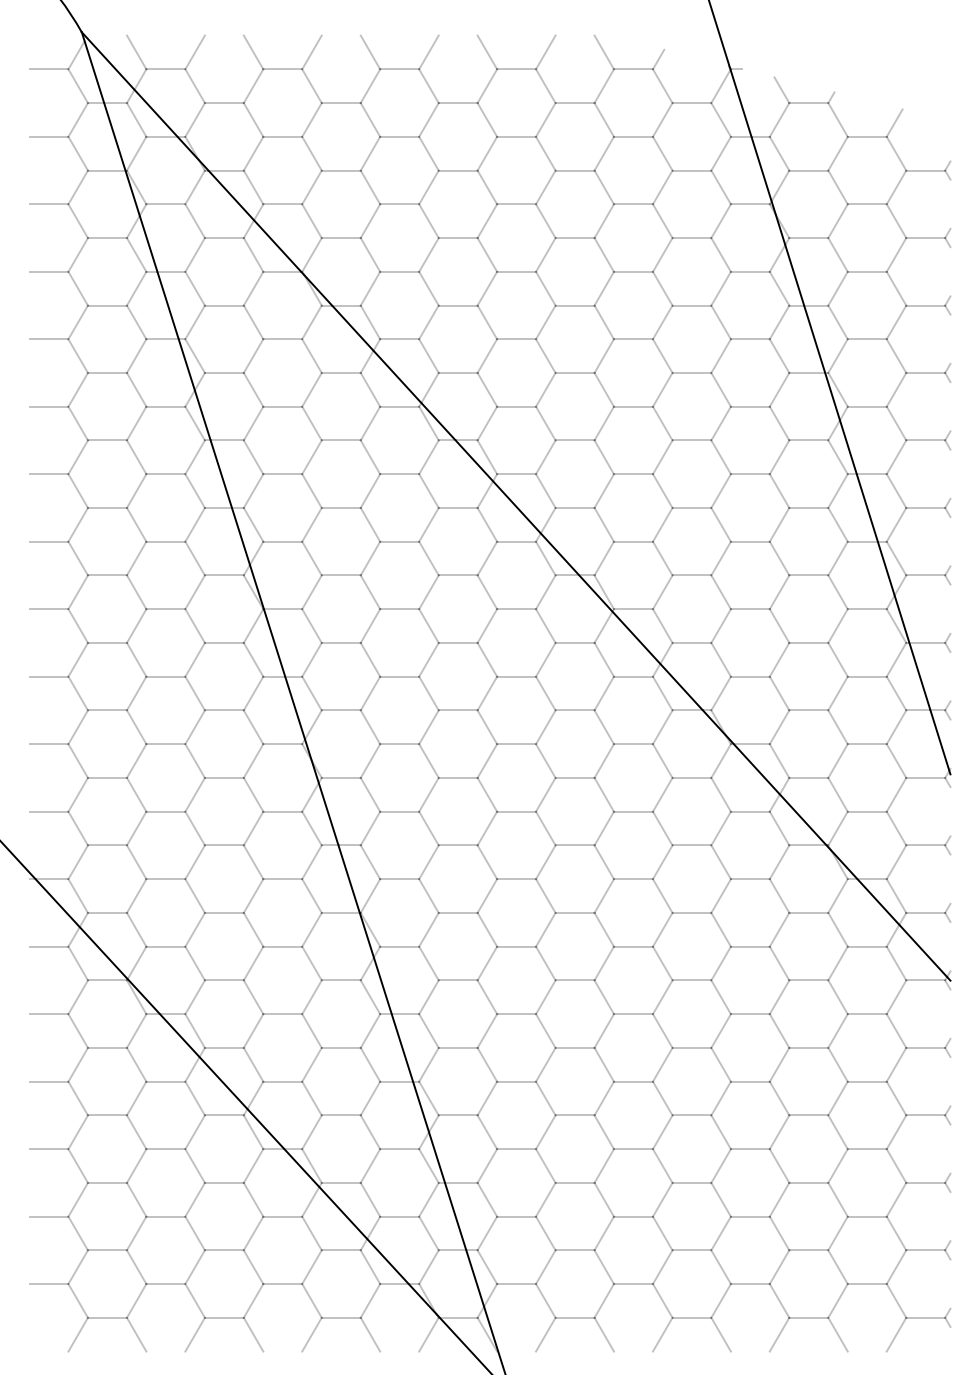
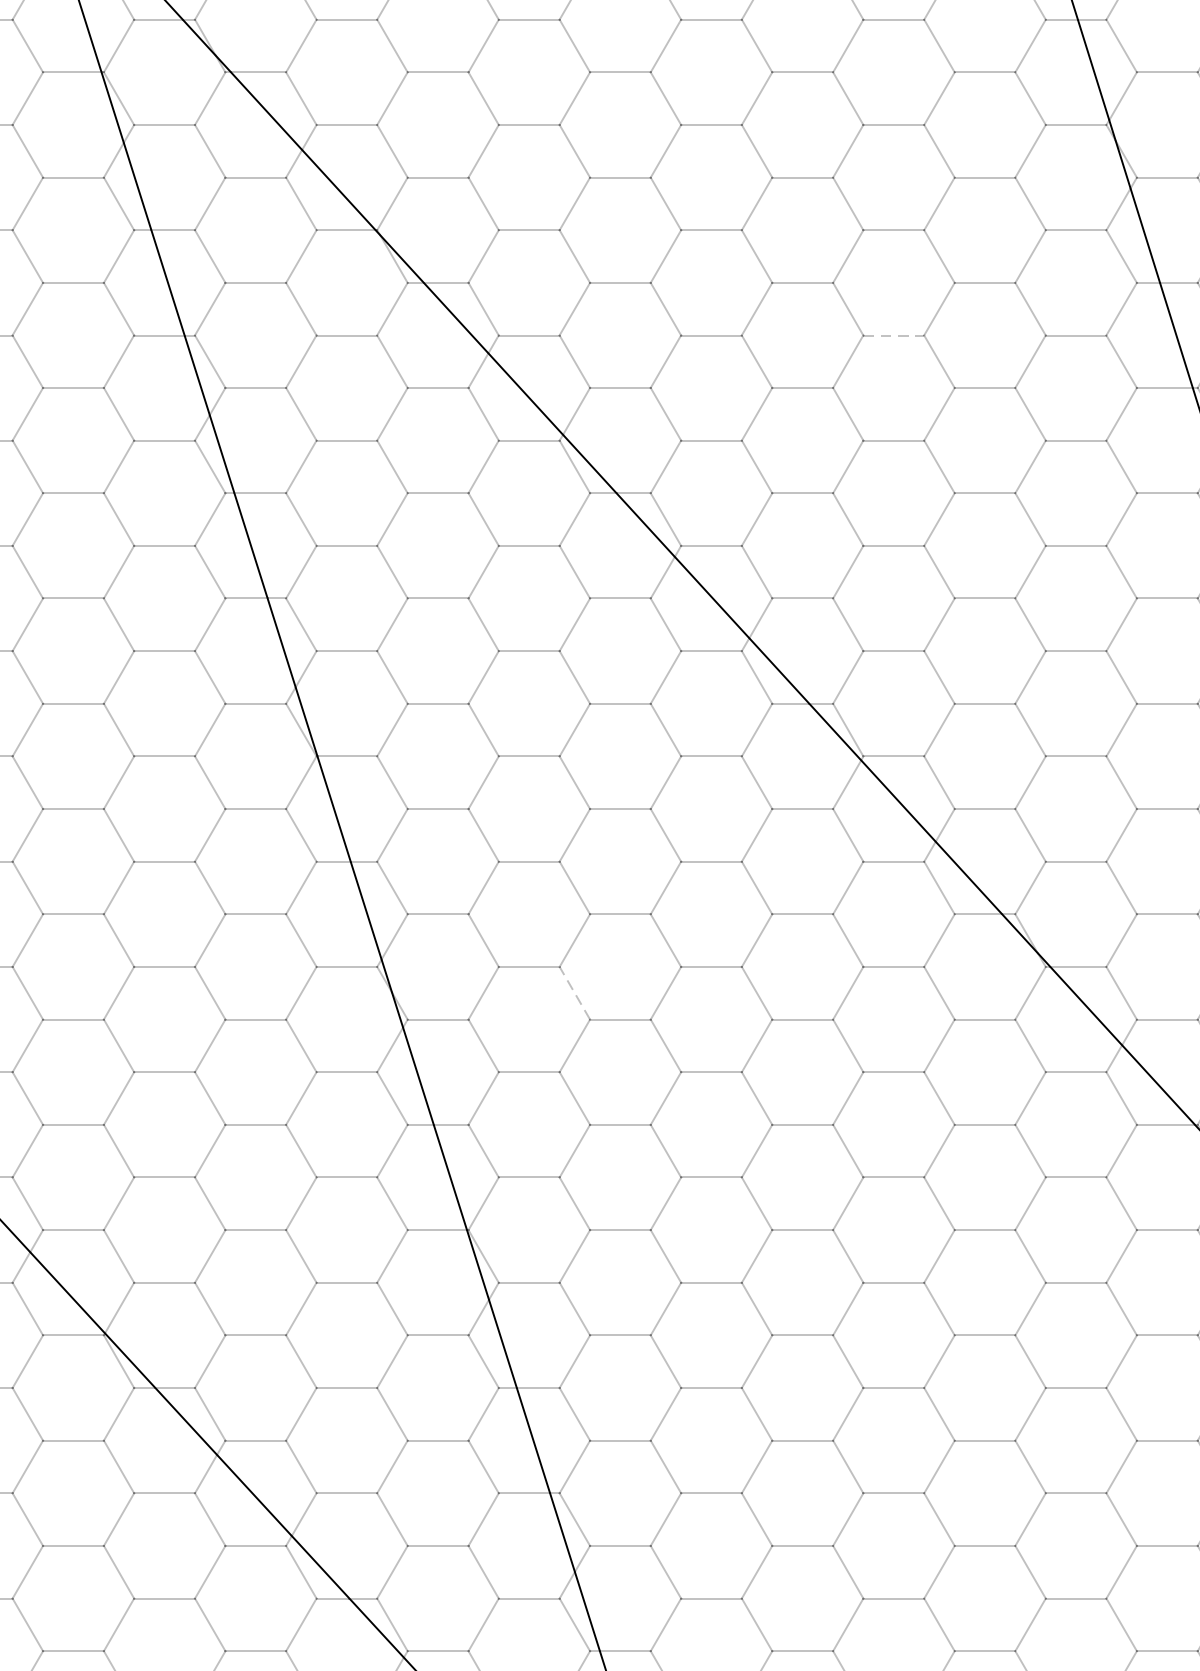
line: (633, 339) -> (893, 335), solid -> dashed
line: (428, 760) -> (574, 992), solid -> dashed

